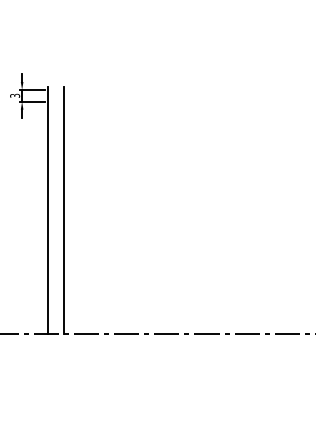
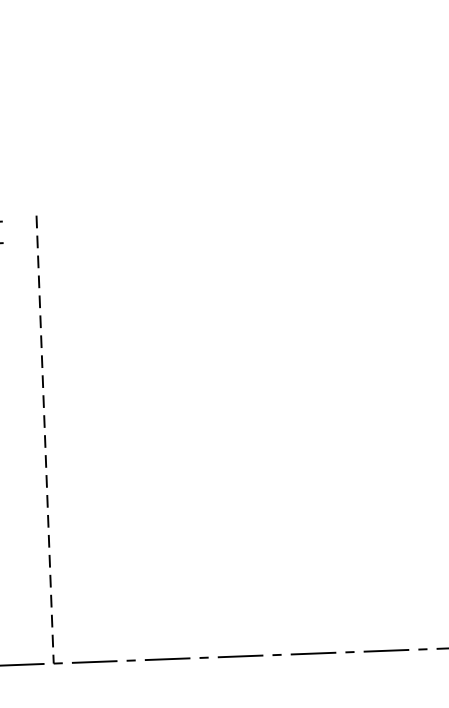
line: (48, 210) -> (17, 440), removed
line: (63, 211) -> (44, 440), solid -> dashed

